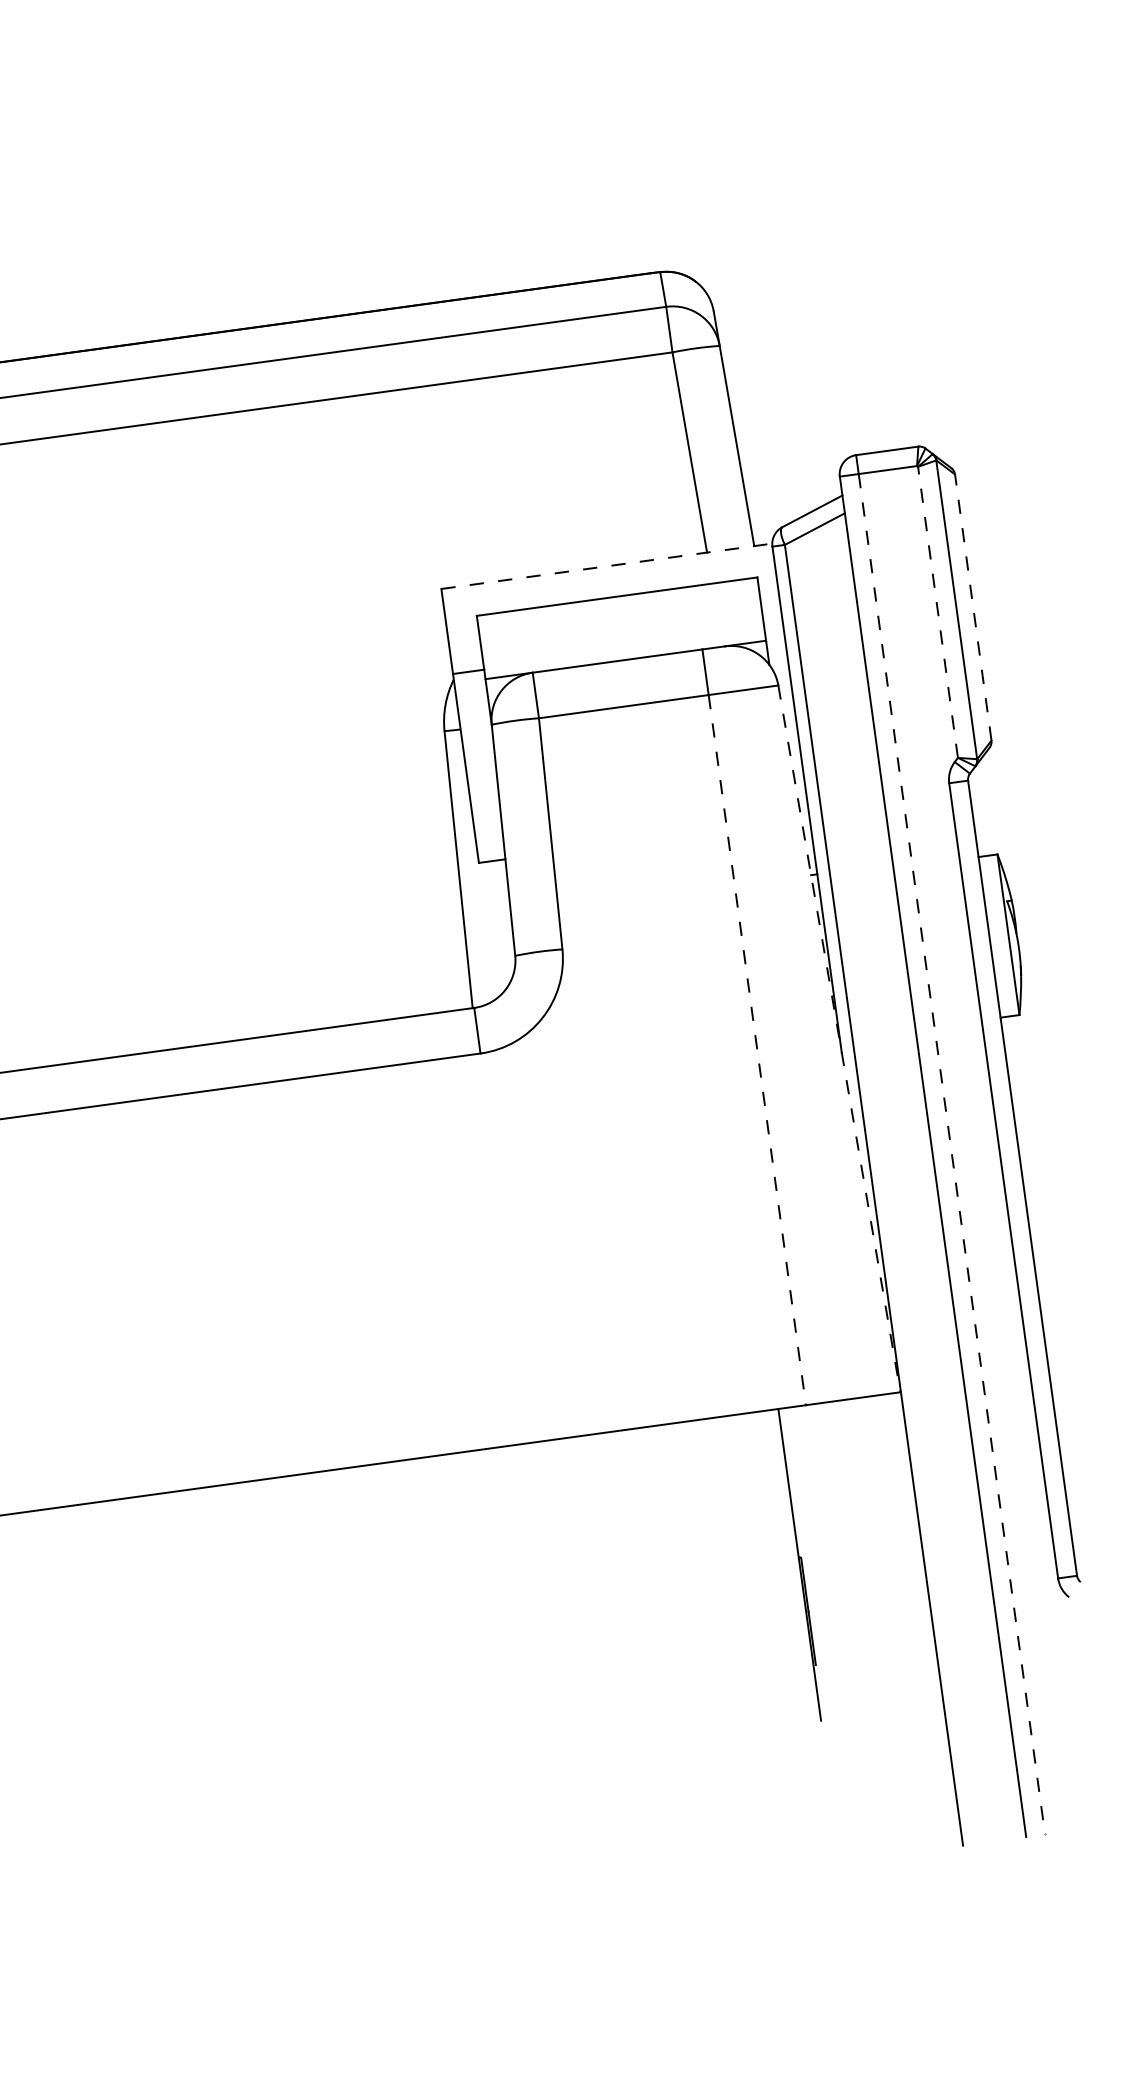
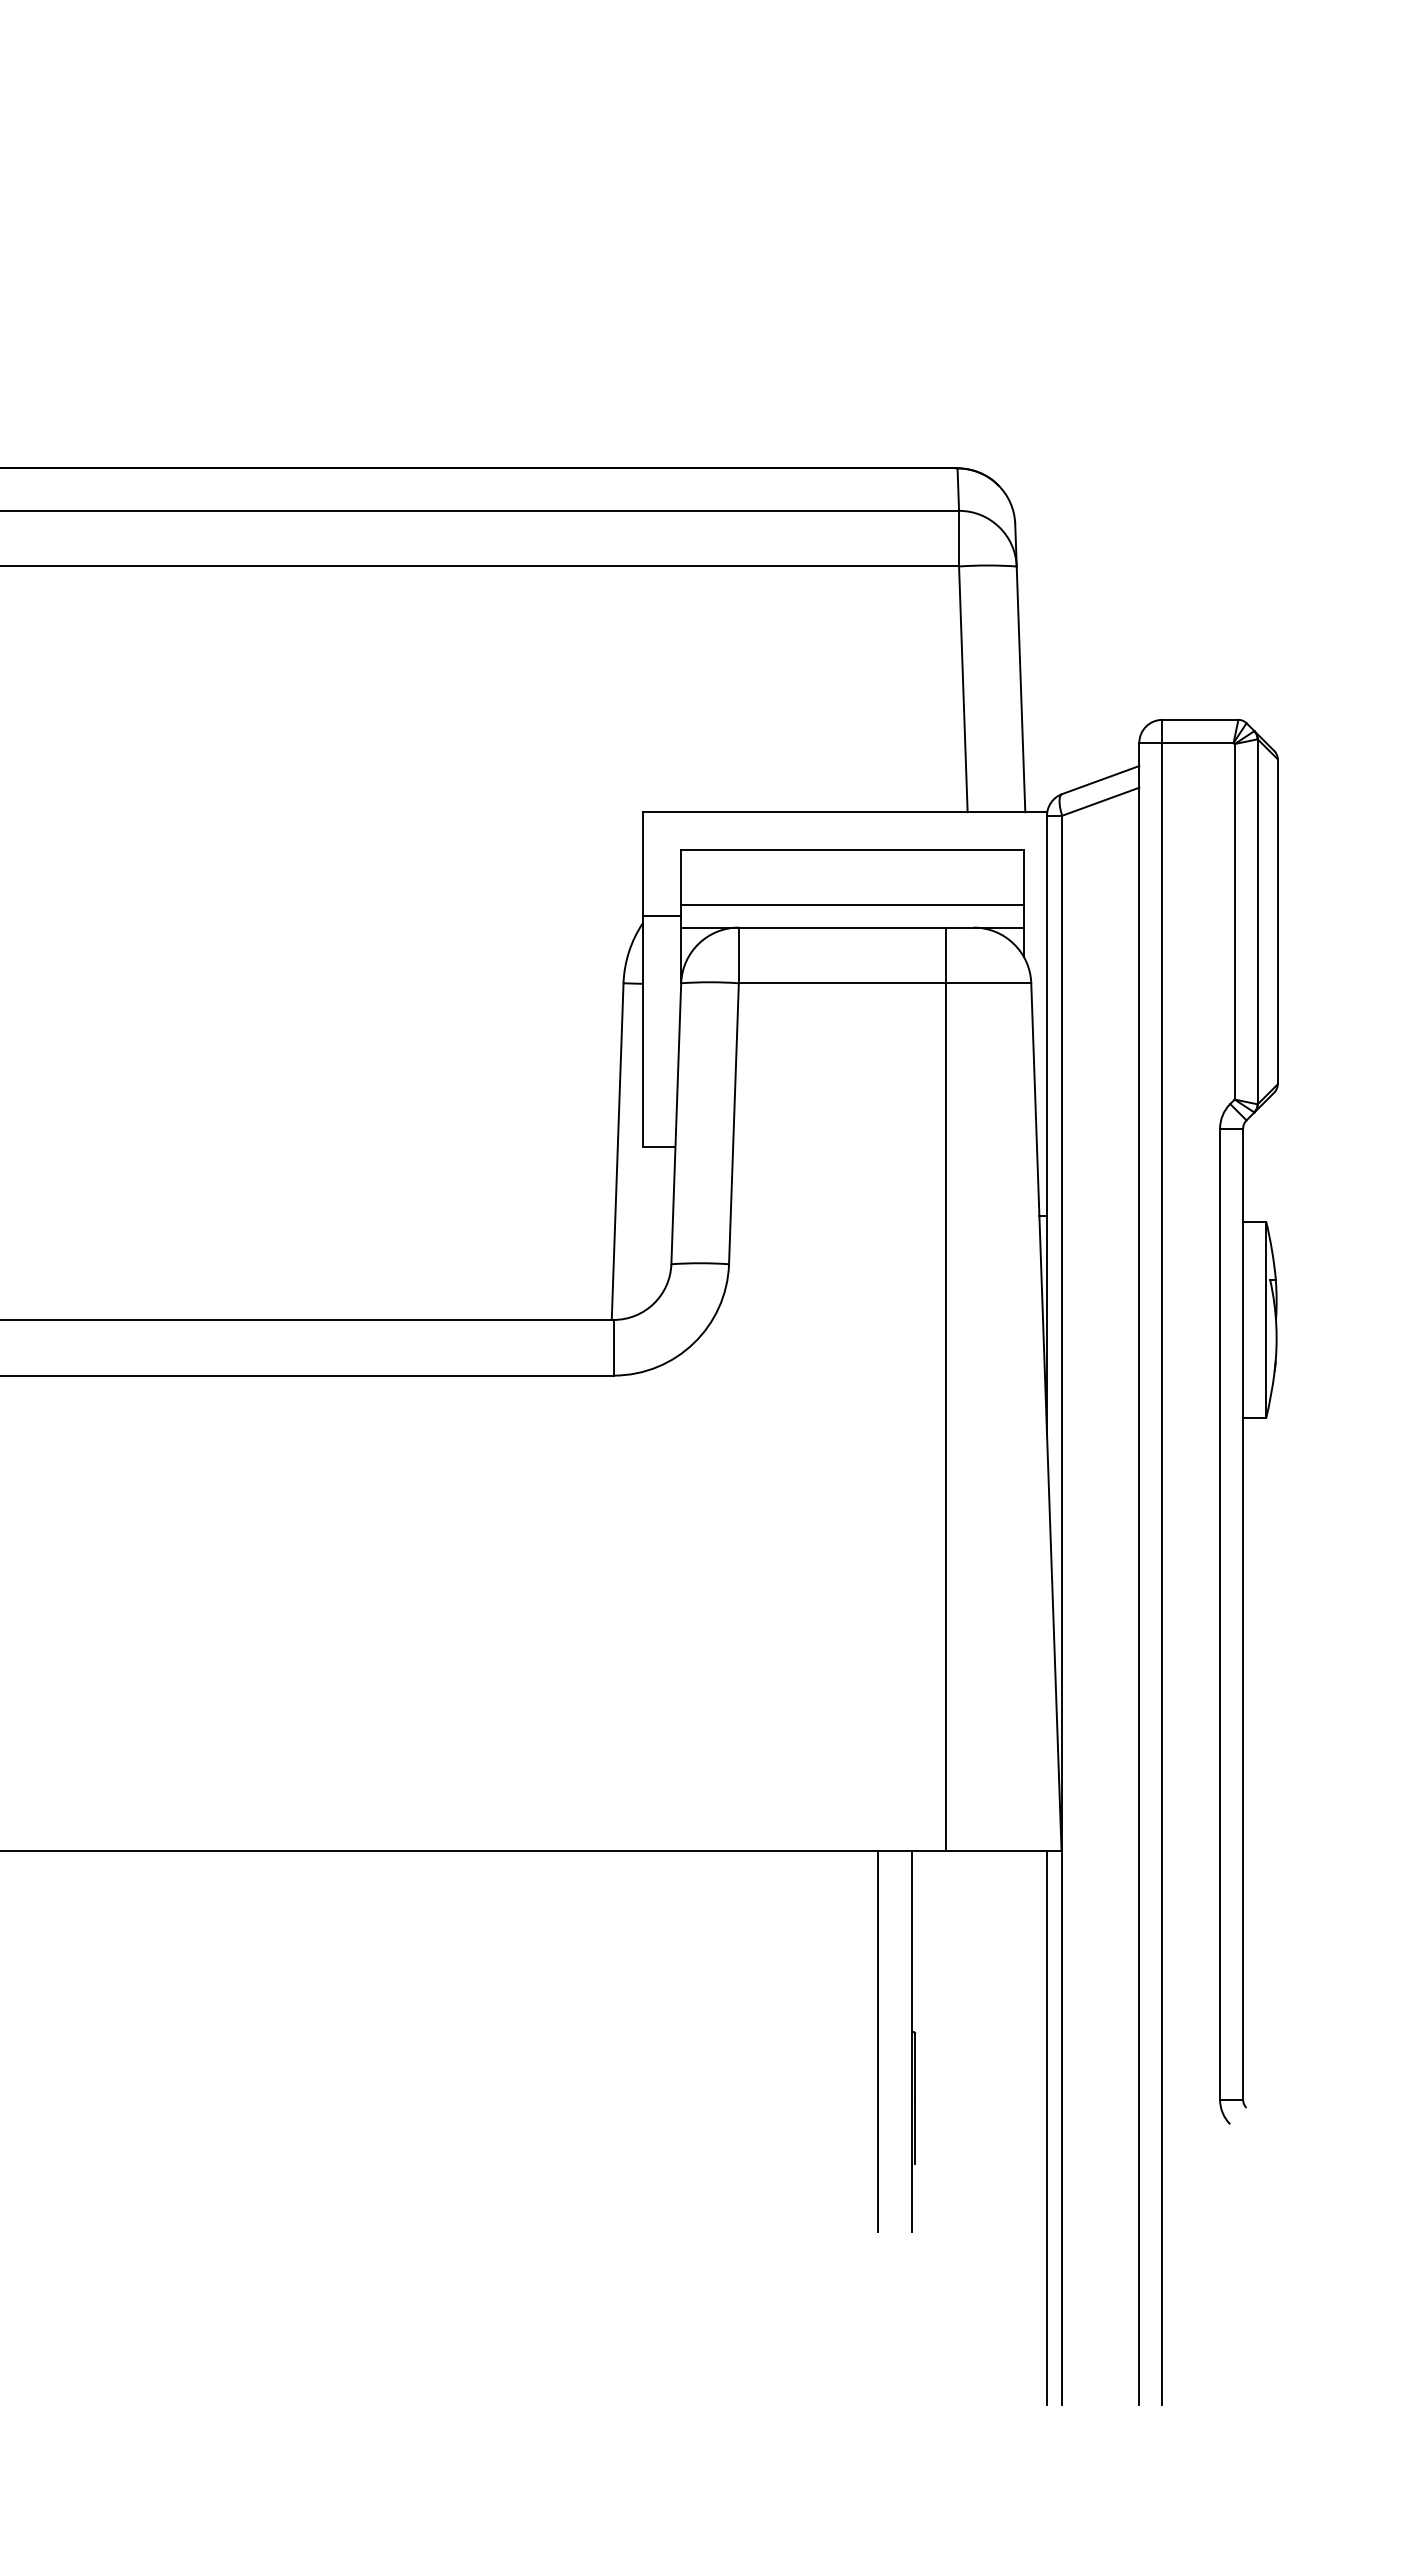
line: (607, 566) -> (845, 812), dashed -> solid
line: (973, 607) -> (1277, 921), dashed -> solid
line: (937, 612) -> (1234, 921), dashed -> solid
line: (623, 641) -> (852, 904), added
line: (839, 1039) -> (1046, 1417), dashed -> solid
line: (757, 1050) -> (946, 1417), dashed -> solid
line: (951, 1153) -> (1162, 1573), dashed -> solid
line: (771, 1568) -> (877, 2040), added
line: (919, 1620) -> (1047, 2127), added

